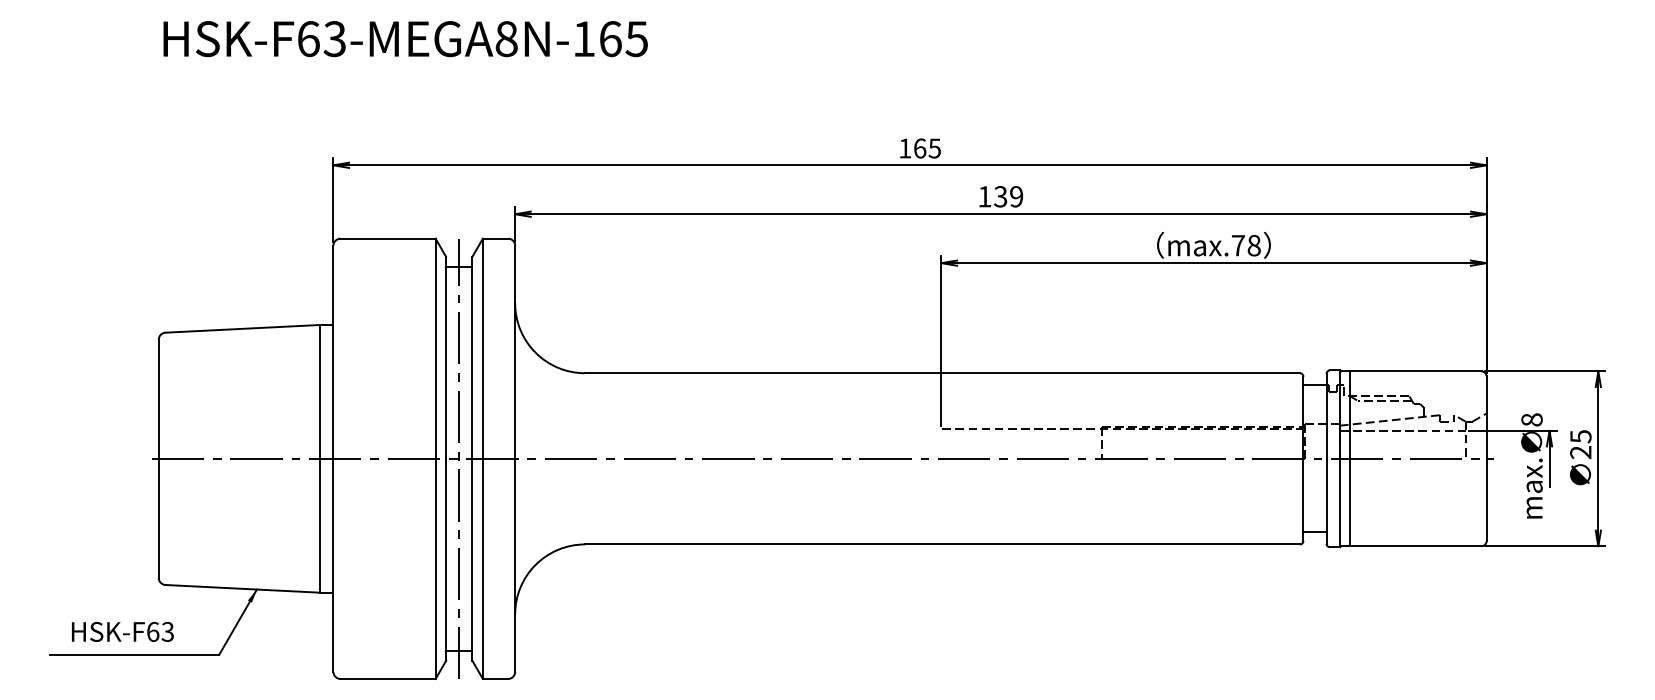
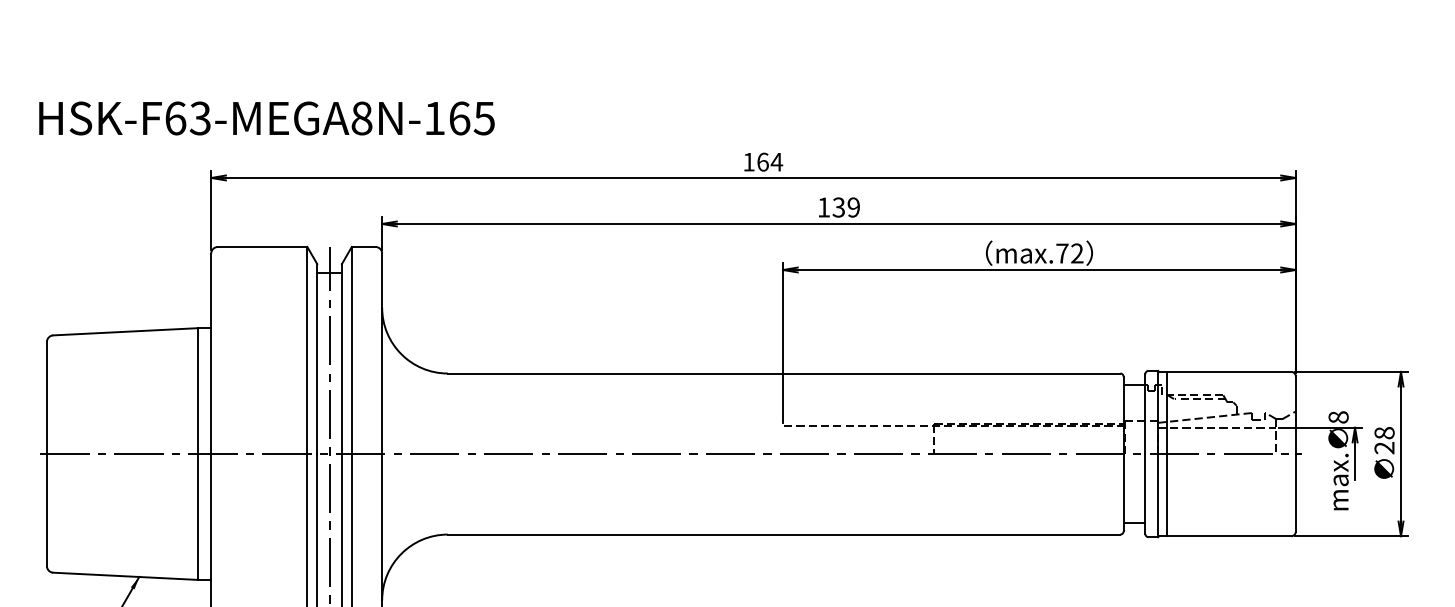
text: (405, 39) -> (266, 118), moved
text: (934, 148) -> (776, 162), 165 -> 164
text: (1253, 245) -> (1076, 253), max.78 -> max.72
text: (1580, 436) -> (1384, 433), 25 -> 28

